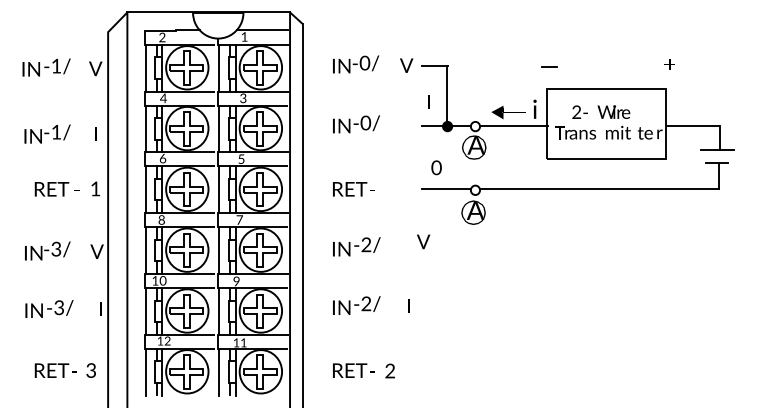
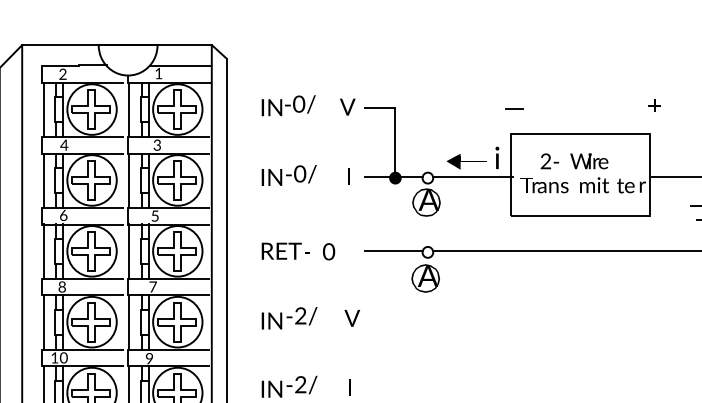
text: (428, 101) -> (348, 175), moved
text: (436, 167) -> (328, 251), moved
text: (423, 241) -> (352, 317), moved

